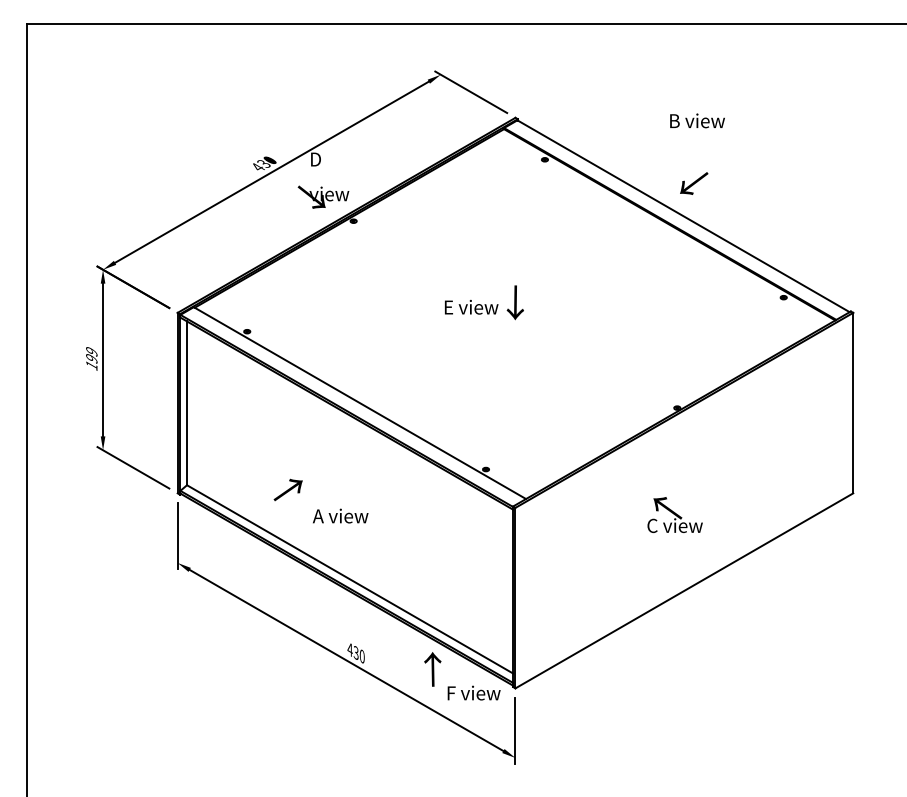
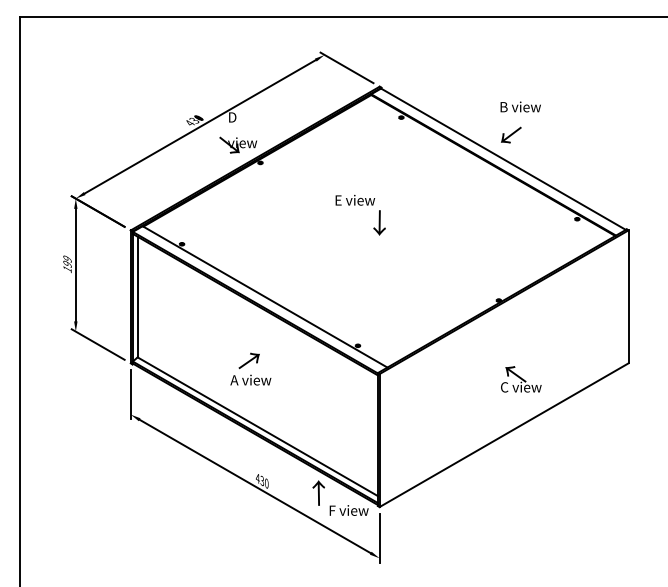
text: (697, 120) -> (520, 106), moved
text: (471, 306) -> (355, 199), moved
text: (287, 489) -> (248, 360), moved
text: (675, 515) -> (521, 379), moved

